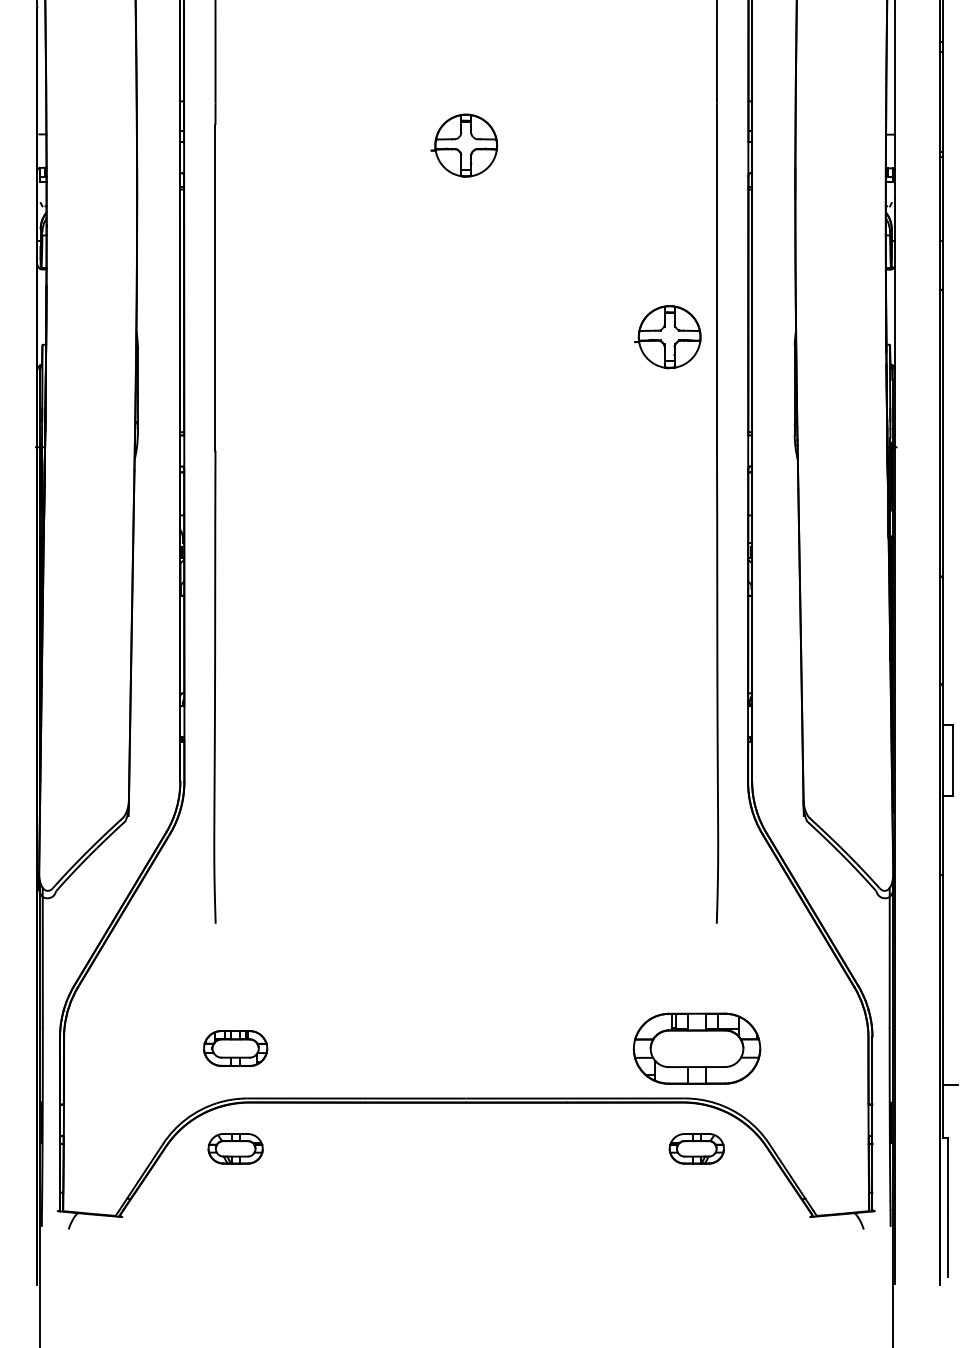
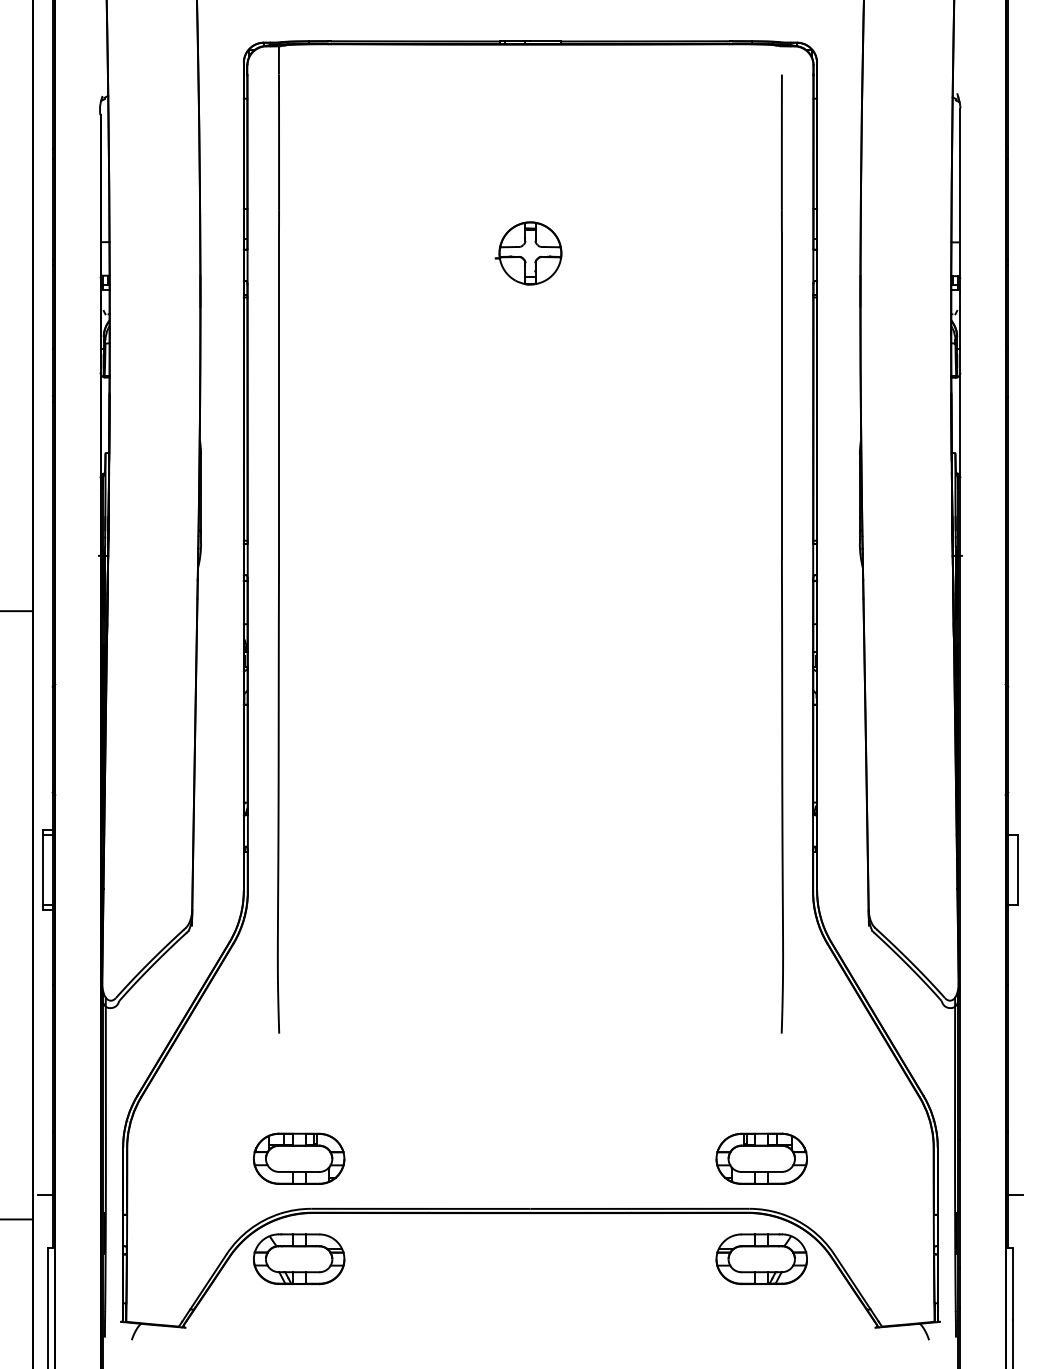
part: (667, 337) -> (732, 445), removed
part: (235, 1048) -> (299, 1158), size x1.43
part: (696, 1048) -> (761, 1158), size x0.71
part: (235, 1149) -> (299, 1259), size x1.67
part: (696, 1149) -> (761, 1259), size x1.67

